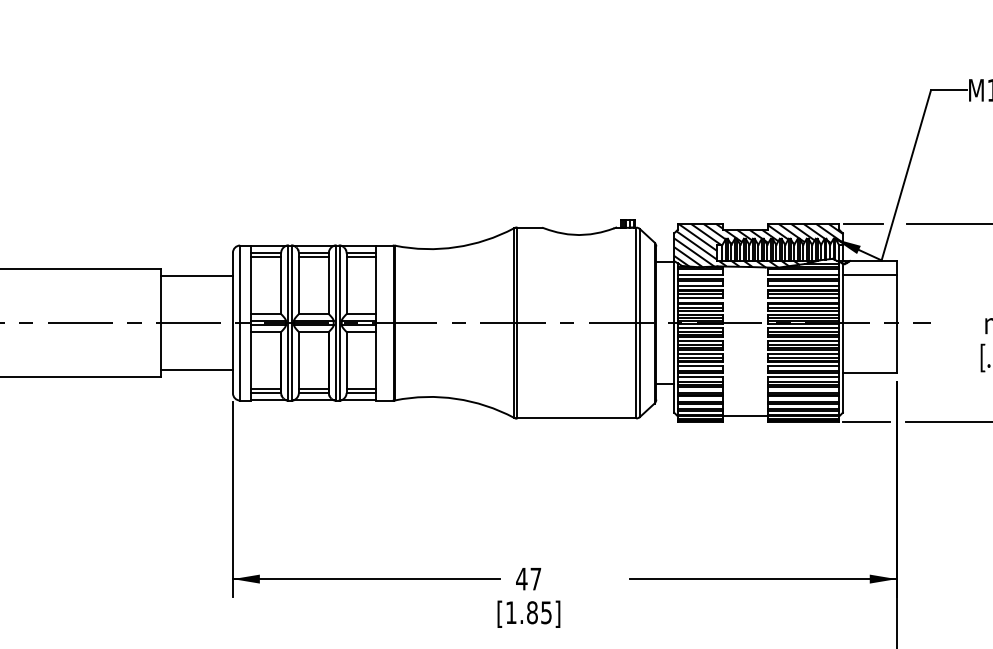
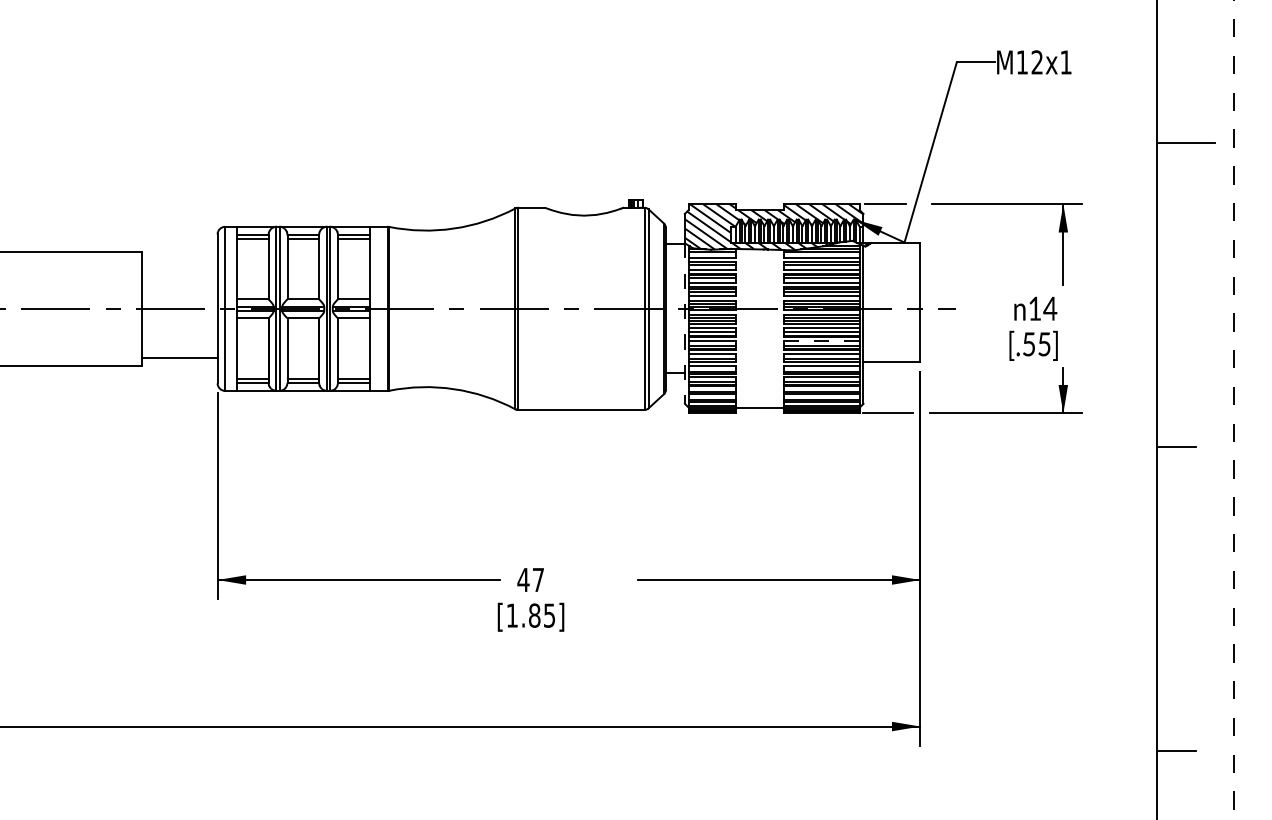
line: (869, 274) -> (891, 257), removed
line: (196, 276) -> (179, 259), removed
line: (673, 337) -> (684, 324), solid -> dashed
line: (803, 353) -> (821, 341), solid -> dashed

